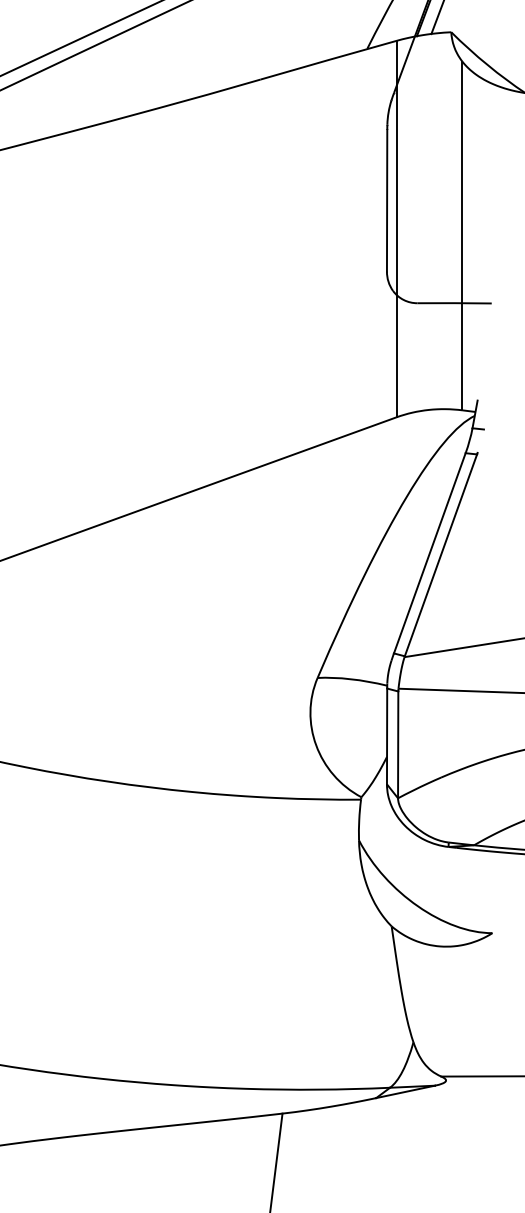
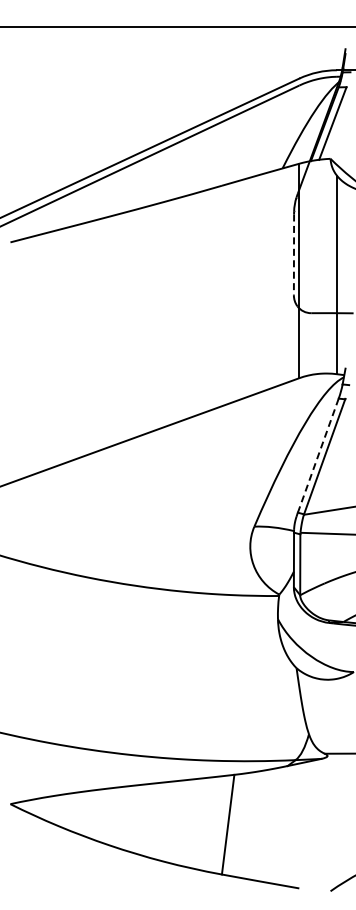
line: (386, 201) -> (293, 255), solid -> dashed
line: (430, 553) -> (318, 455), solid -> dashed

